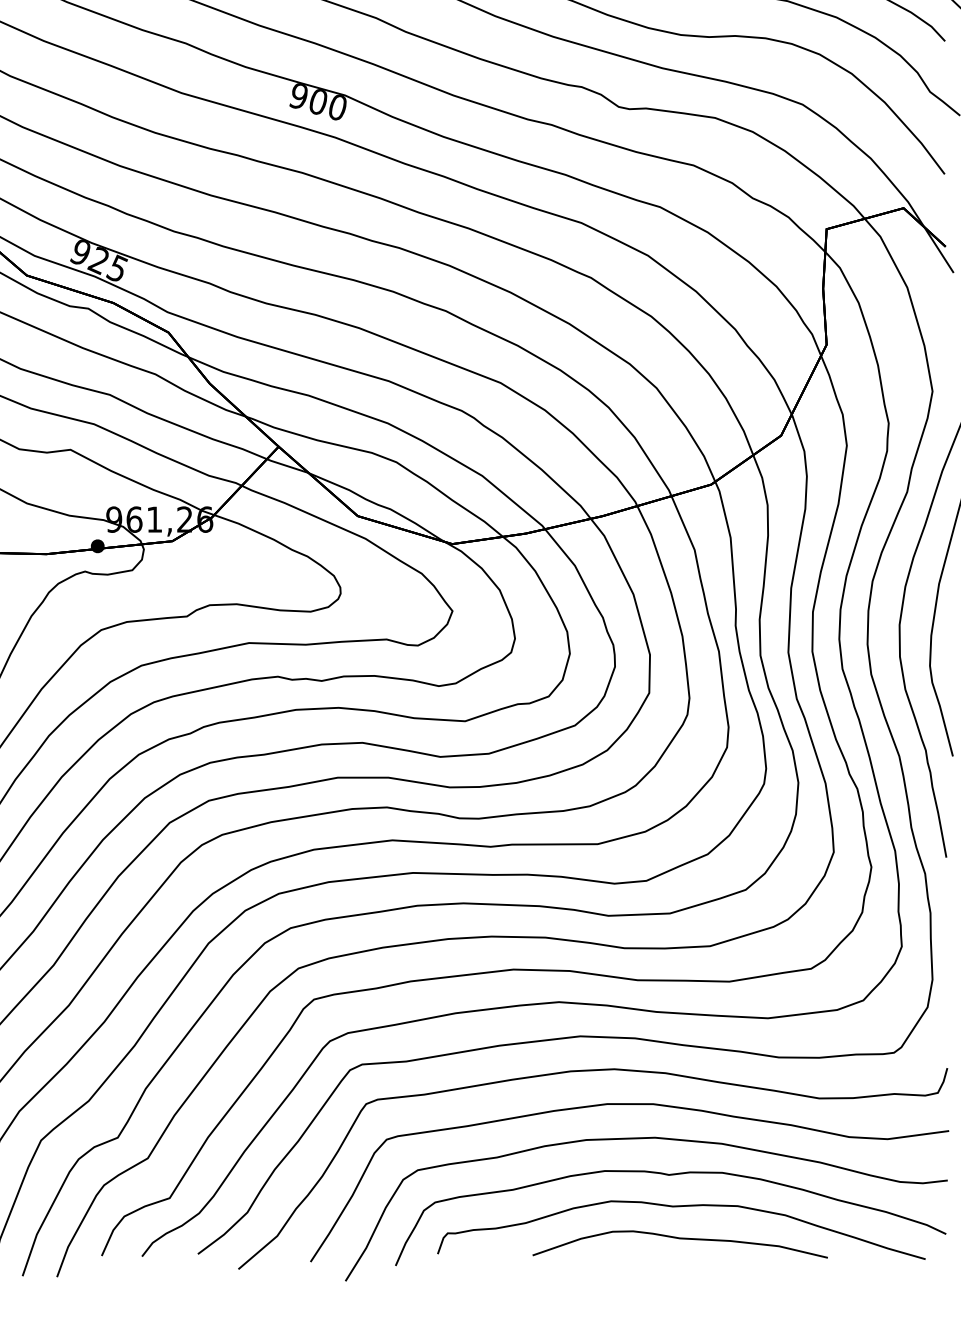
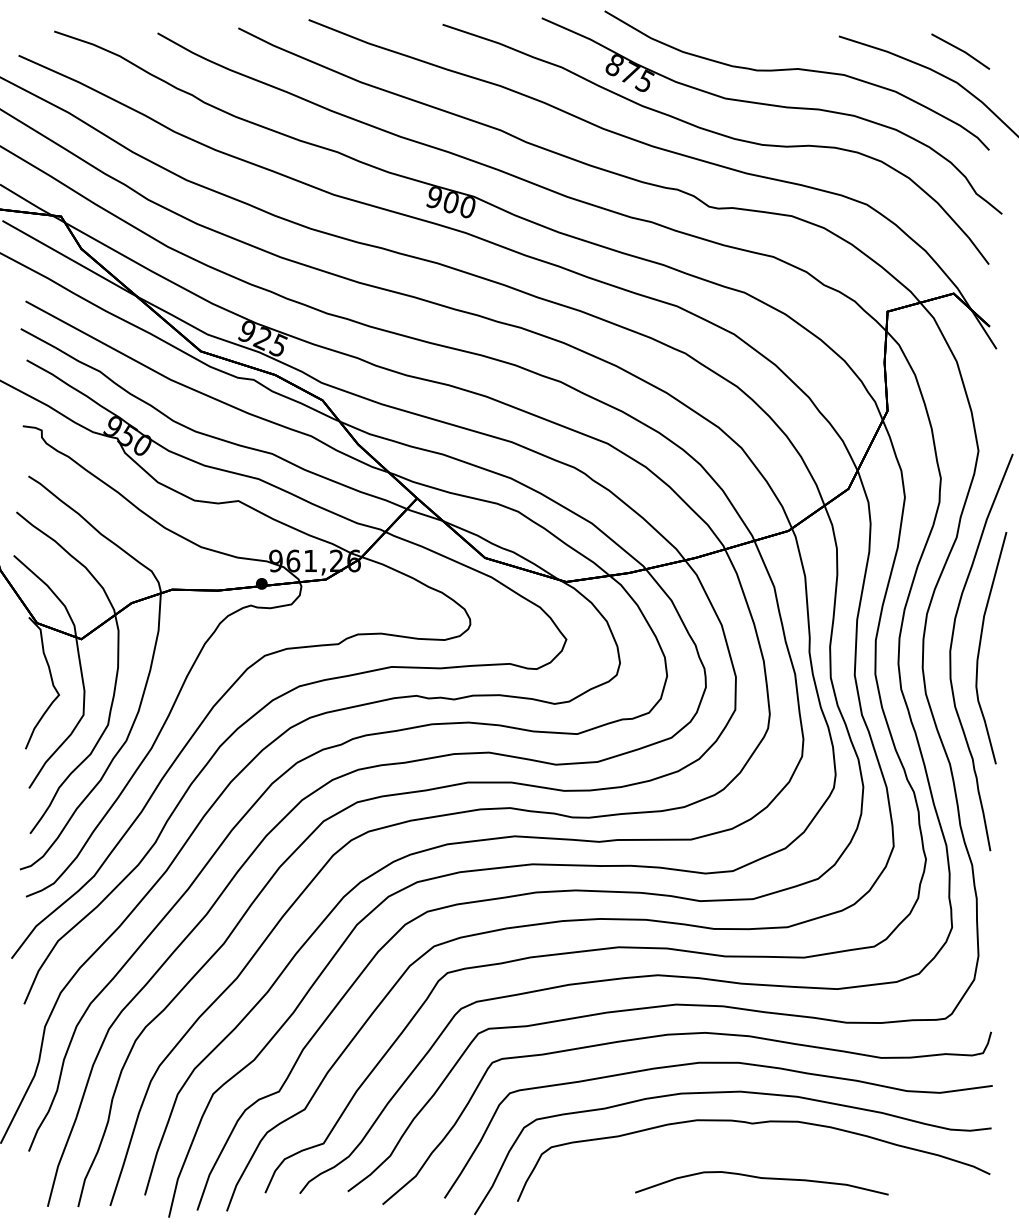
curve: (680, 1207) -> (762, 1151), removed

